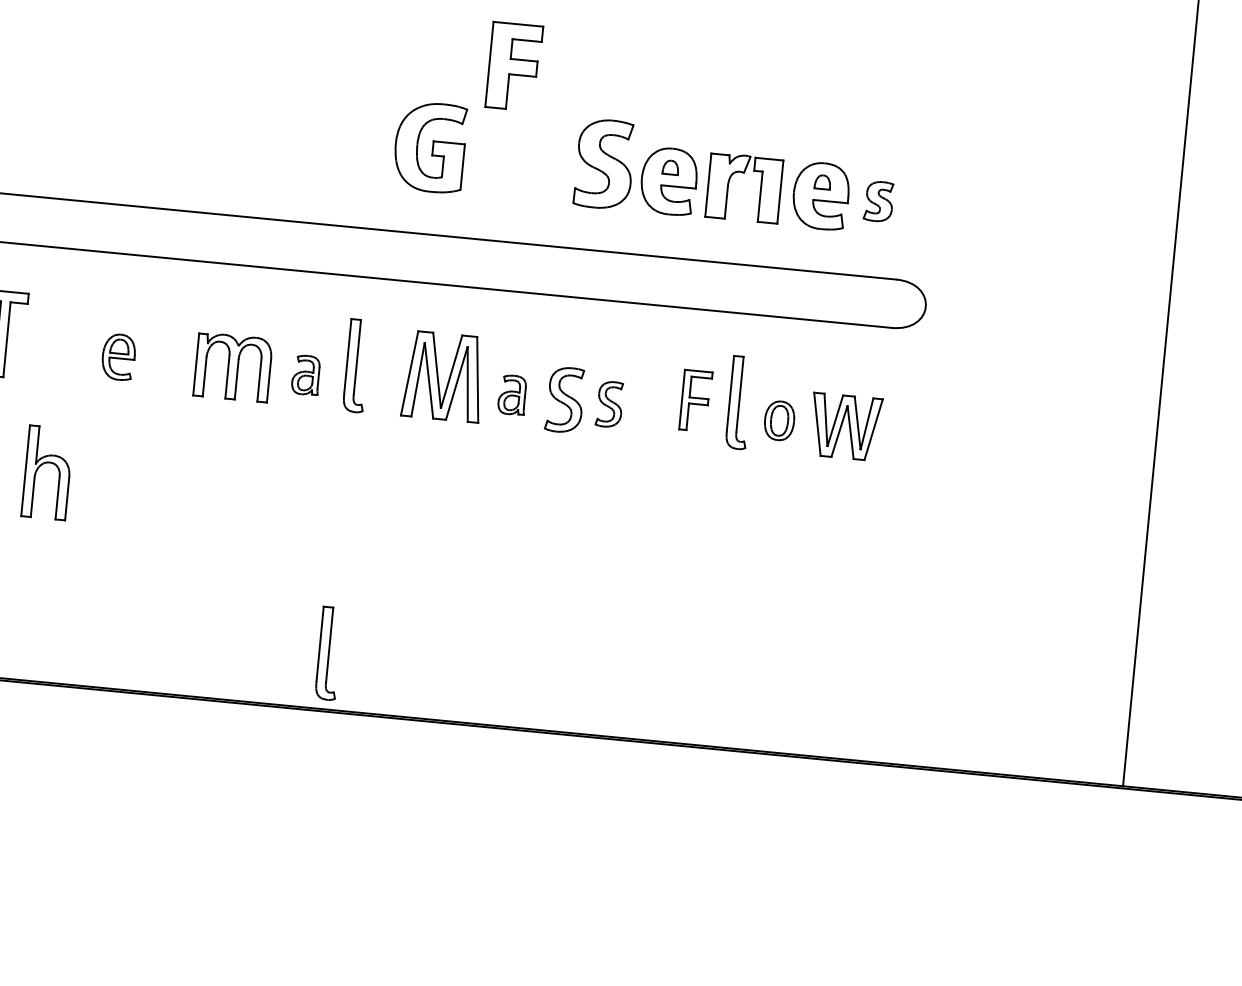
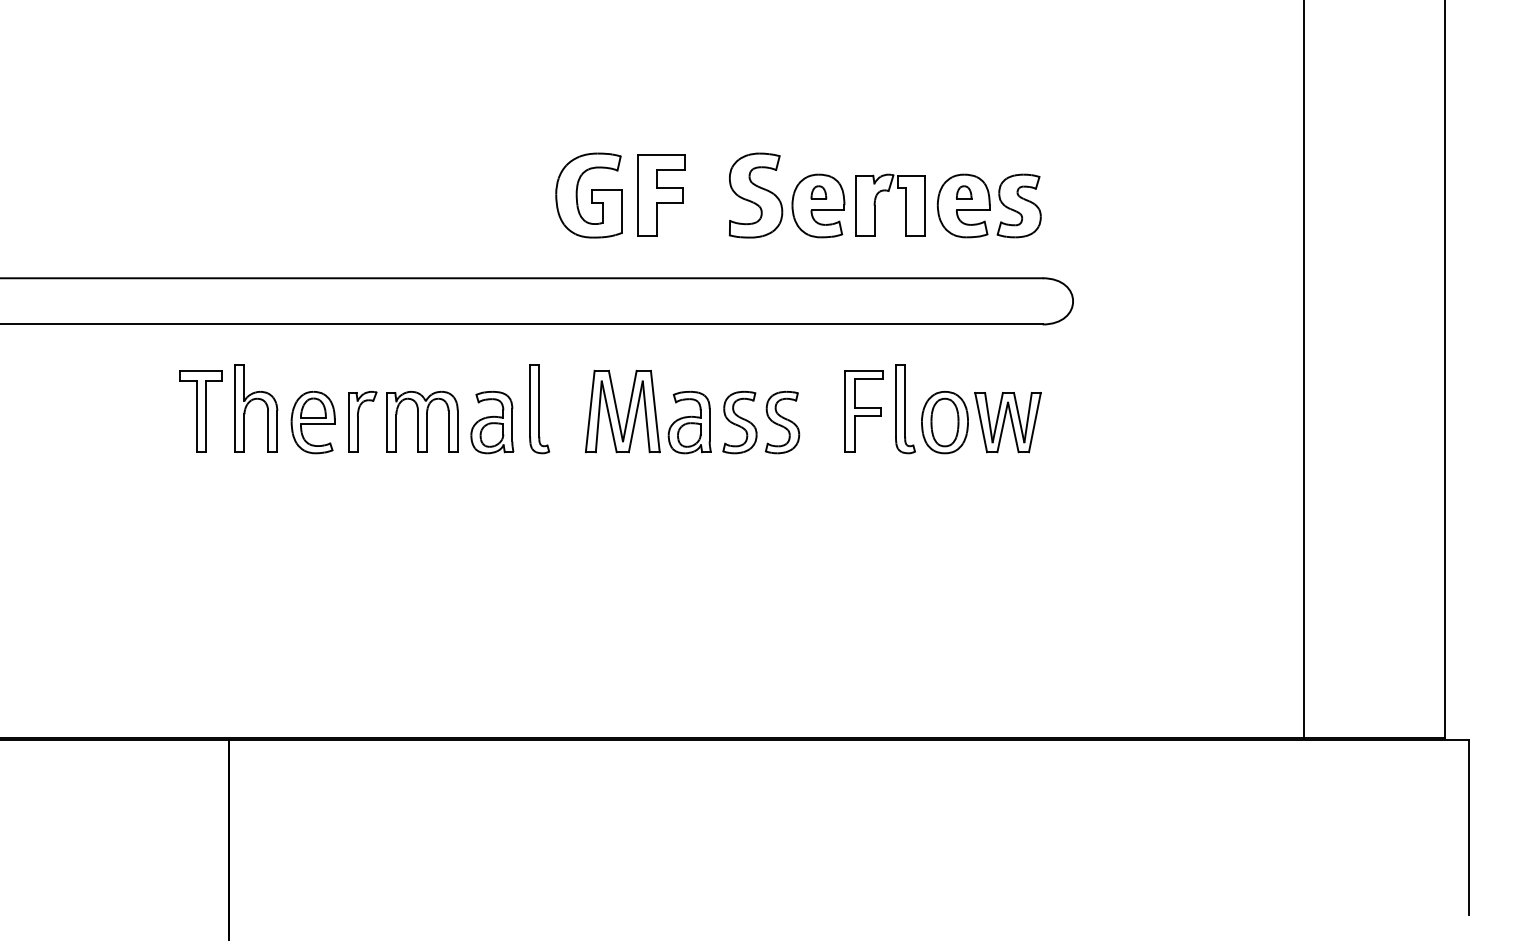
part: (514, 66) -> (661, 195), moved
part: (878, 201) -> (1018, 205), size x1.67
part: (118, 356) -> (312, 422), size x1.43
part: (170, 360) -> (362, 421), added
part: (306, 375) -> (492, 422), size x1.67
part: (512, 394) -> (689, 422), size x1.67
part: (695, 400) -> (863, 411), size x1.43
part: (609, 404) -> (782, 422), size x1.43
part: (779, 420) -> (944, 422), size x1.67
part: (46, 464) -> (254, 400), moved
part: (329, 653) -> (539, 684), removed

